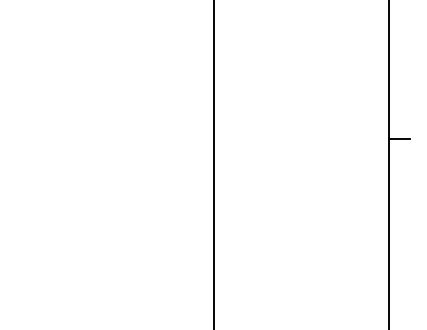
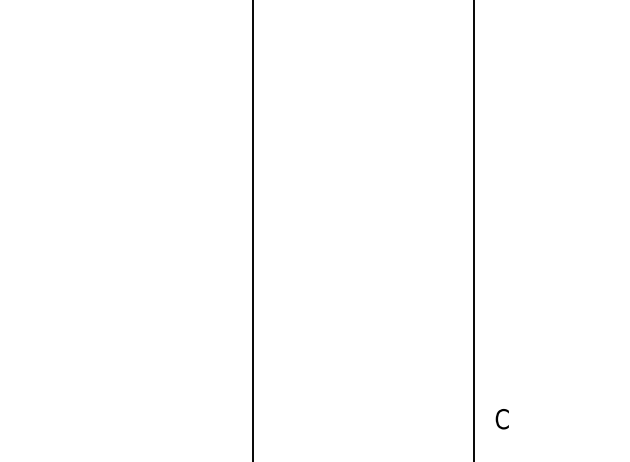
line: (399, 138) -> (487, 160), removed

